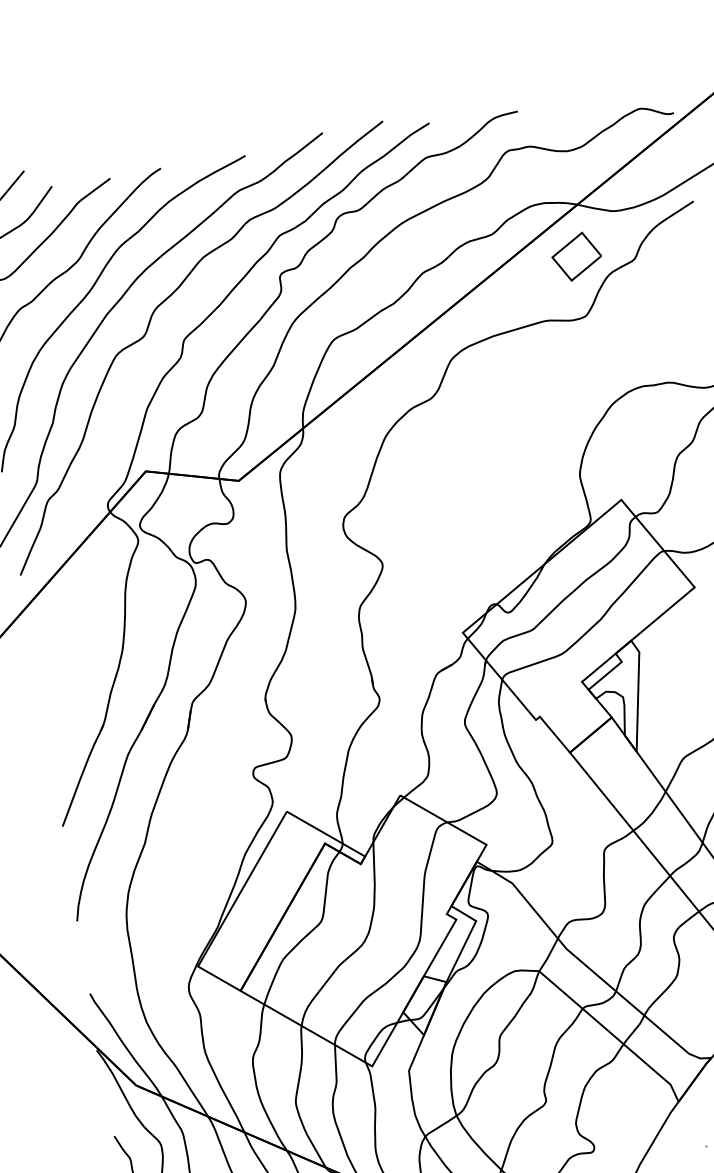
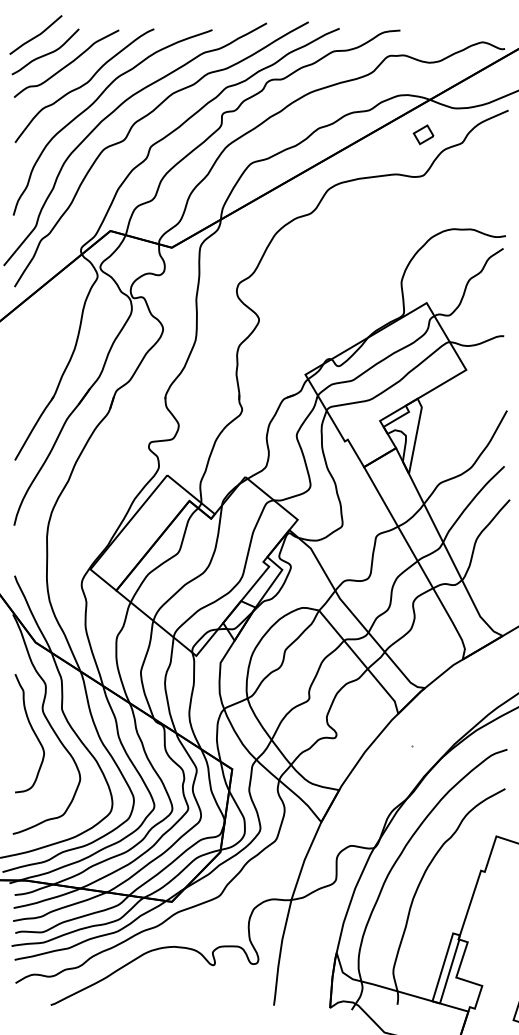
part: (576, 256) -> (423, 134), size x0.6

